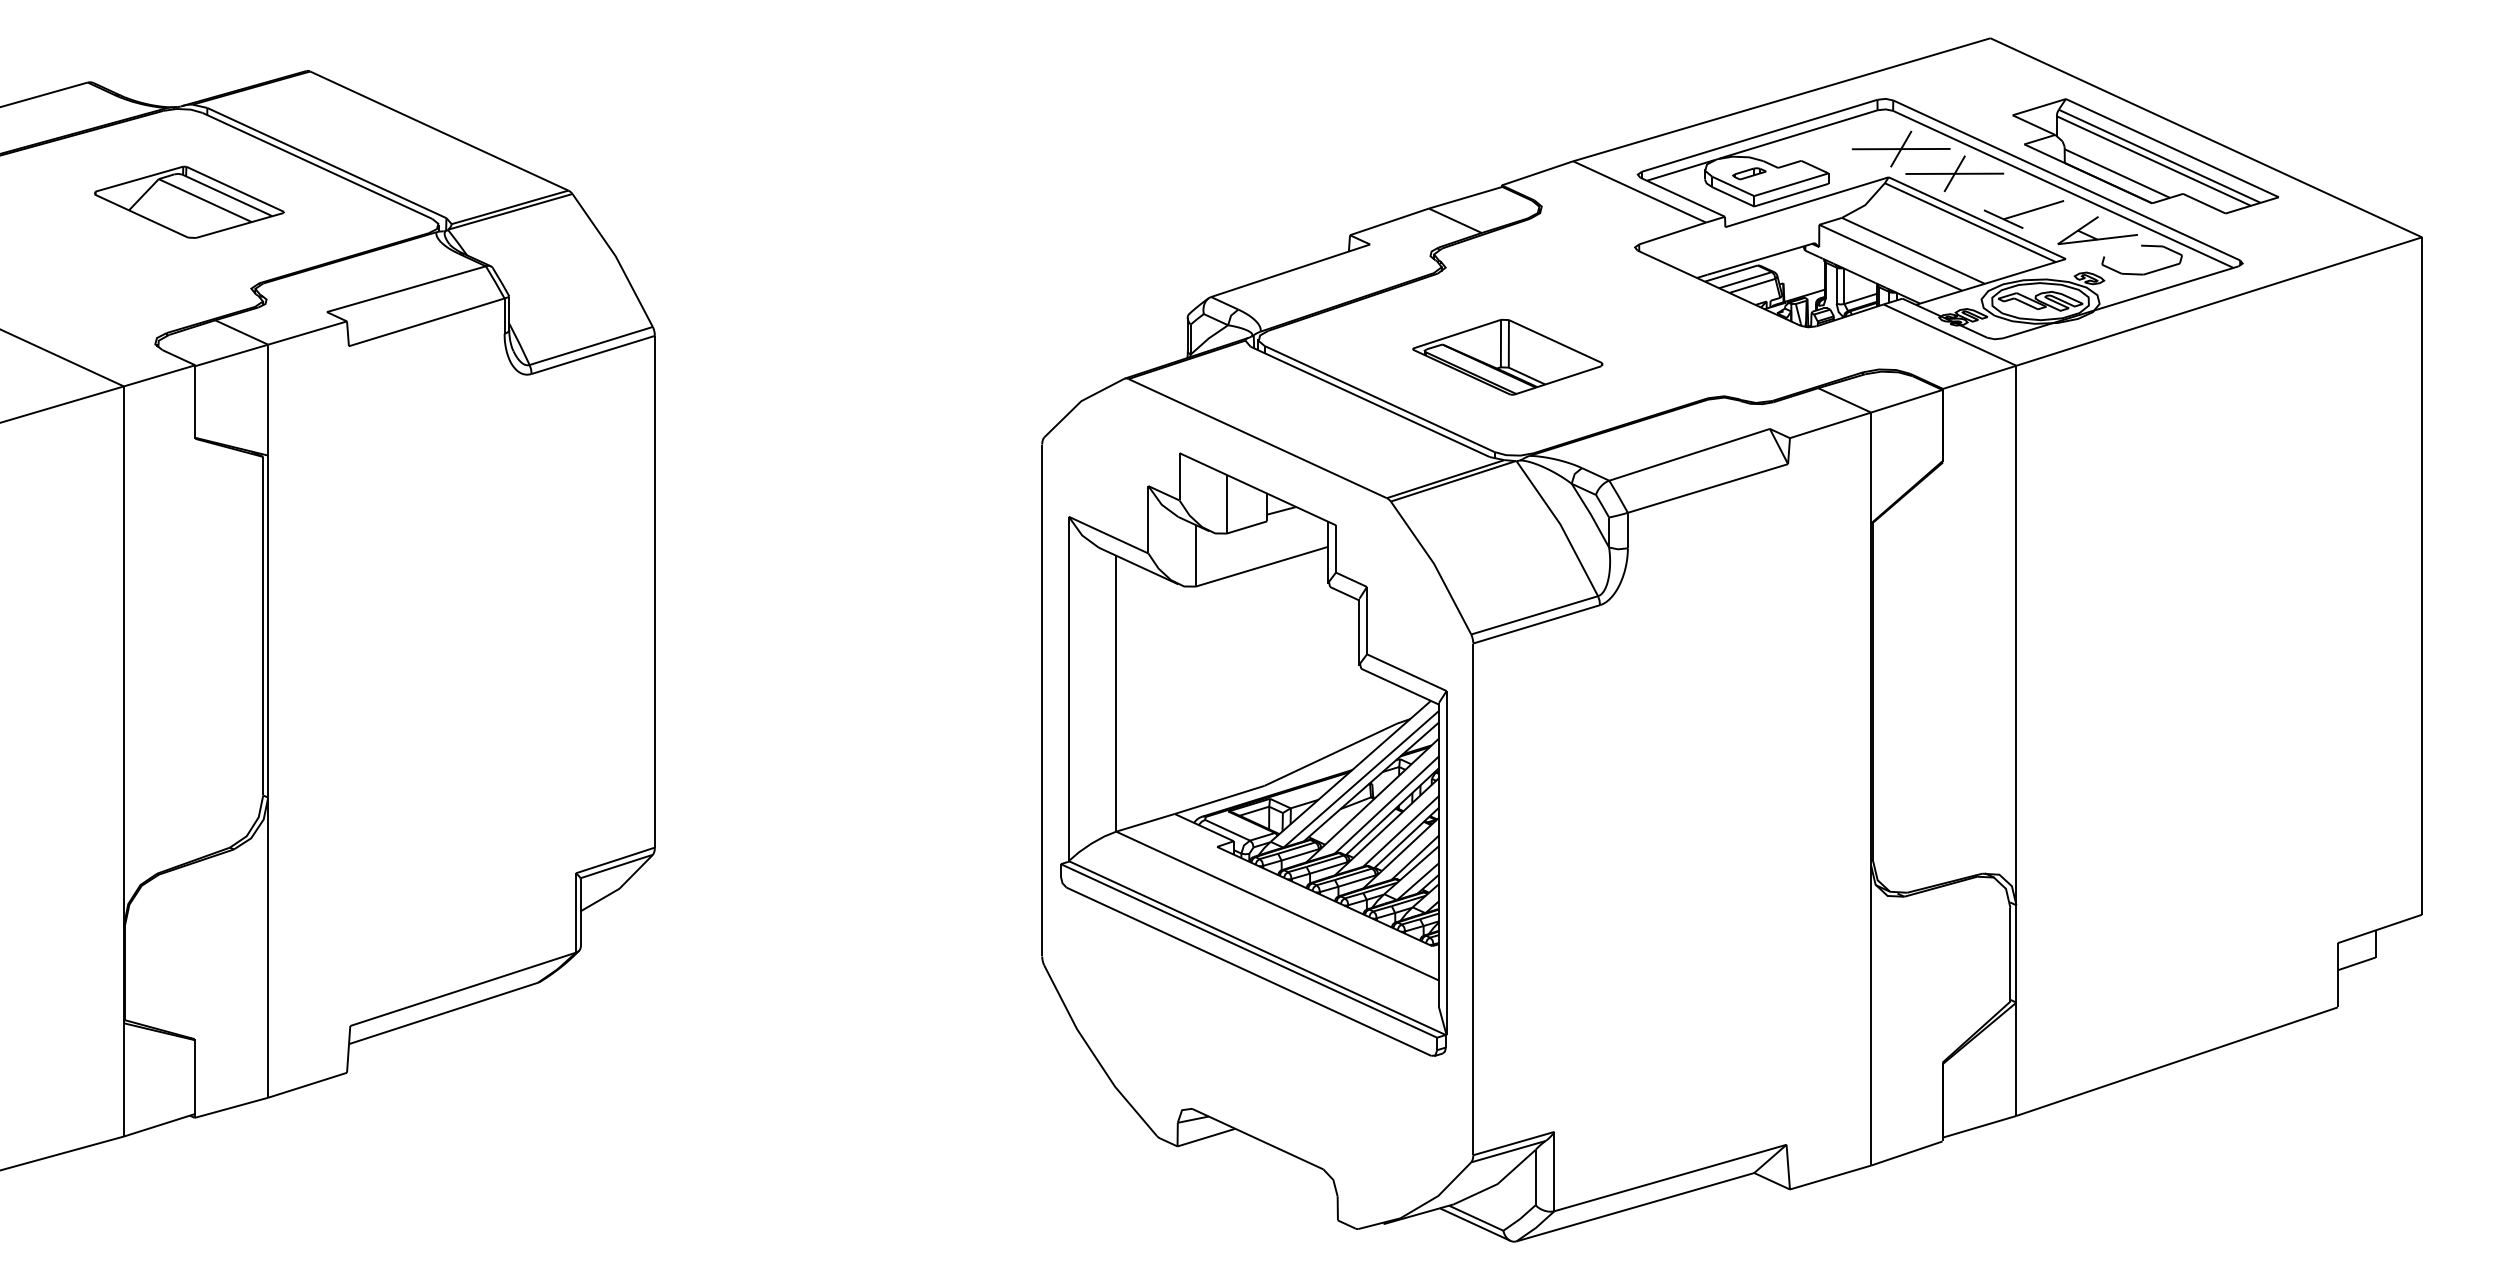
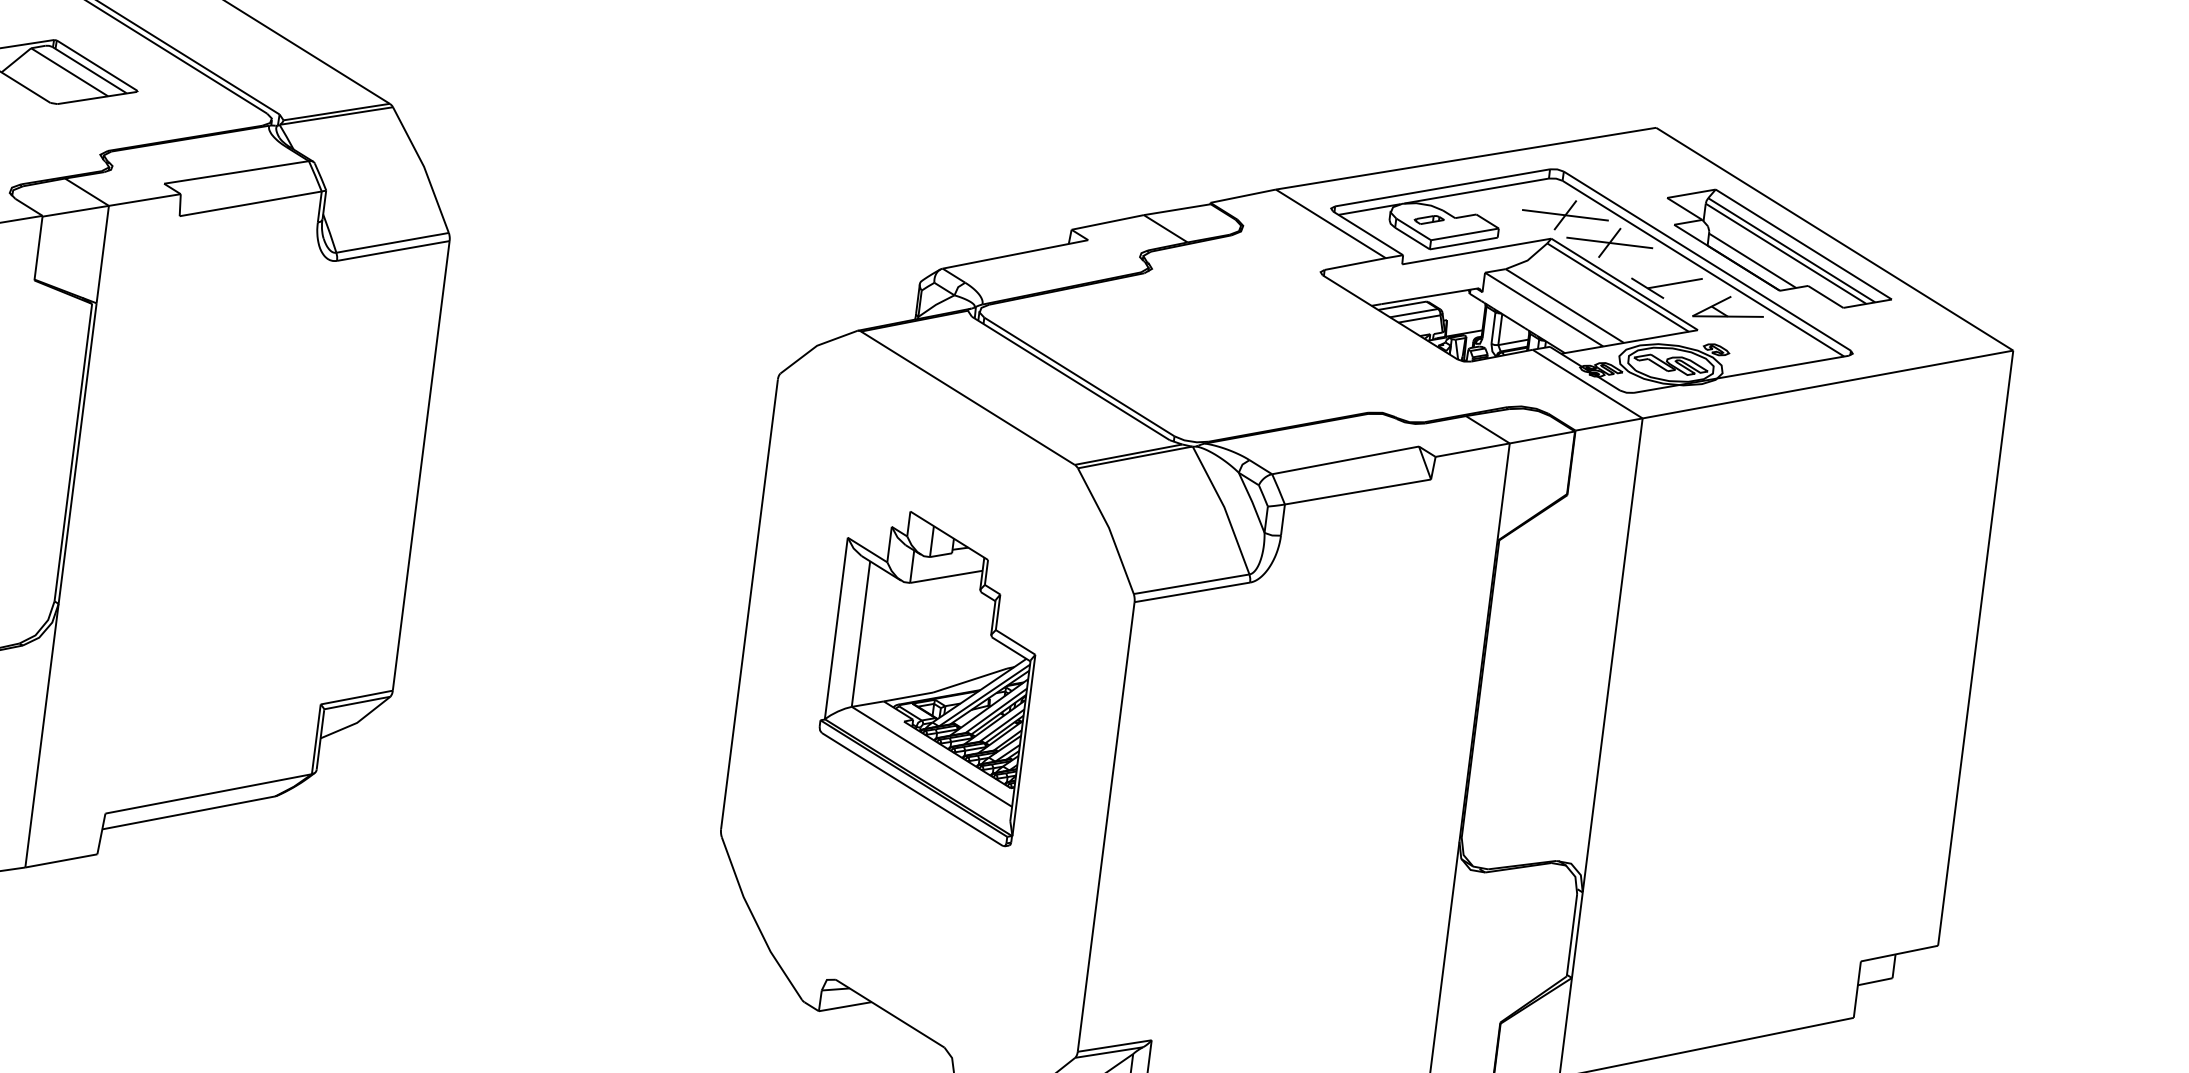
part: (2141, 246) -> (1765, 327), removed
part: (1507, 357) -> (1196, 354), removed
part: (1253, 754) -> (929, 675), size x0.6

